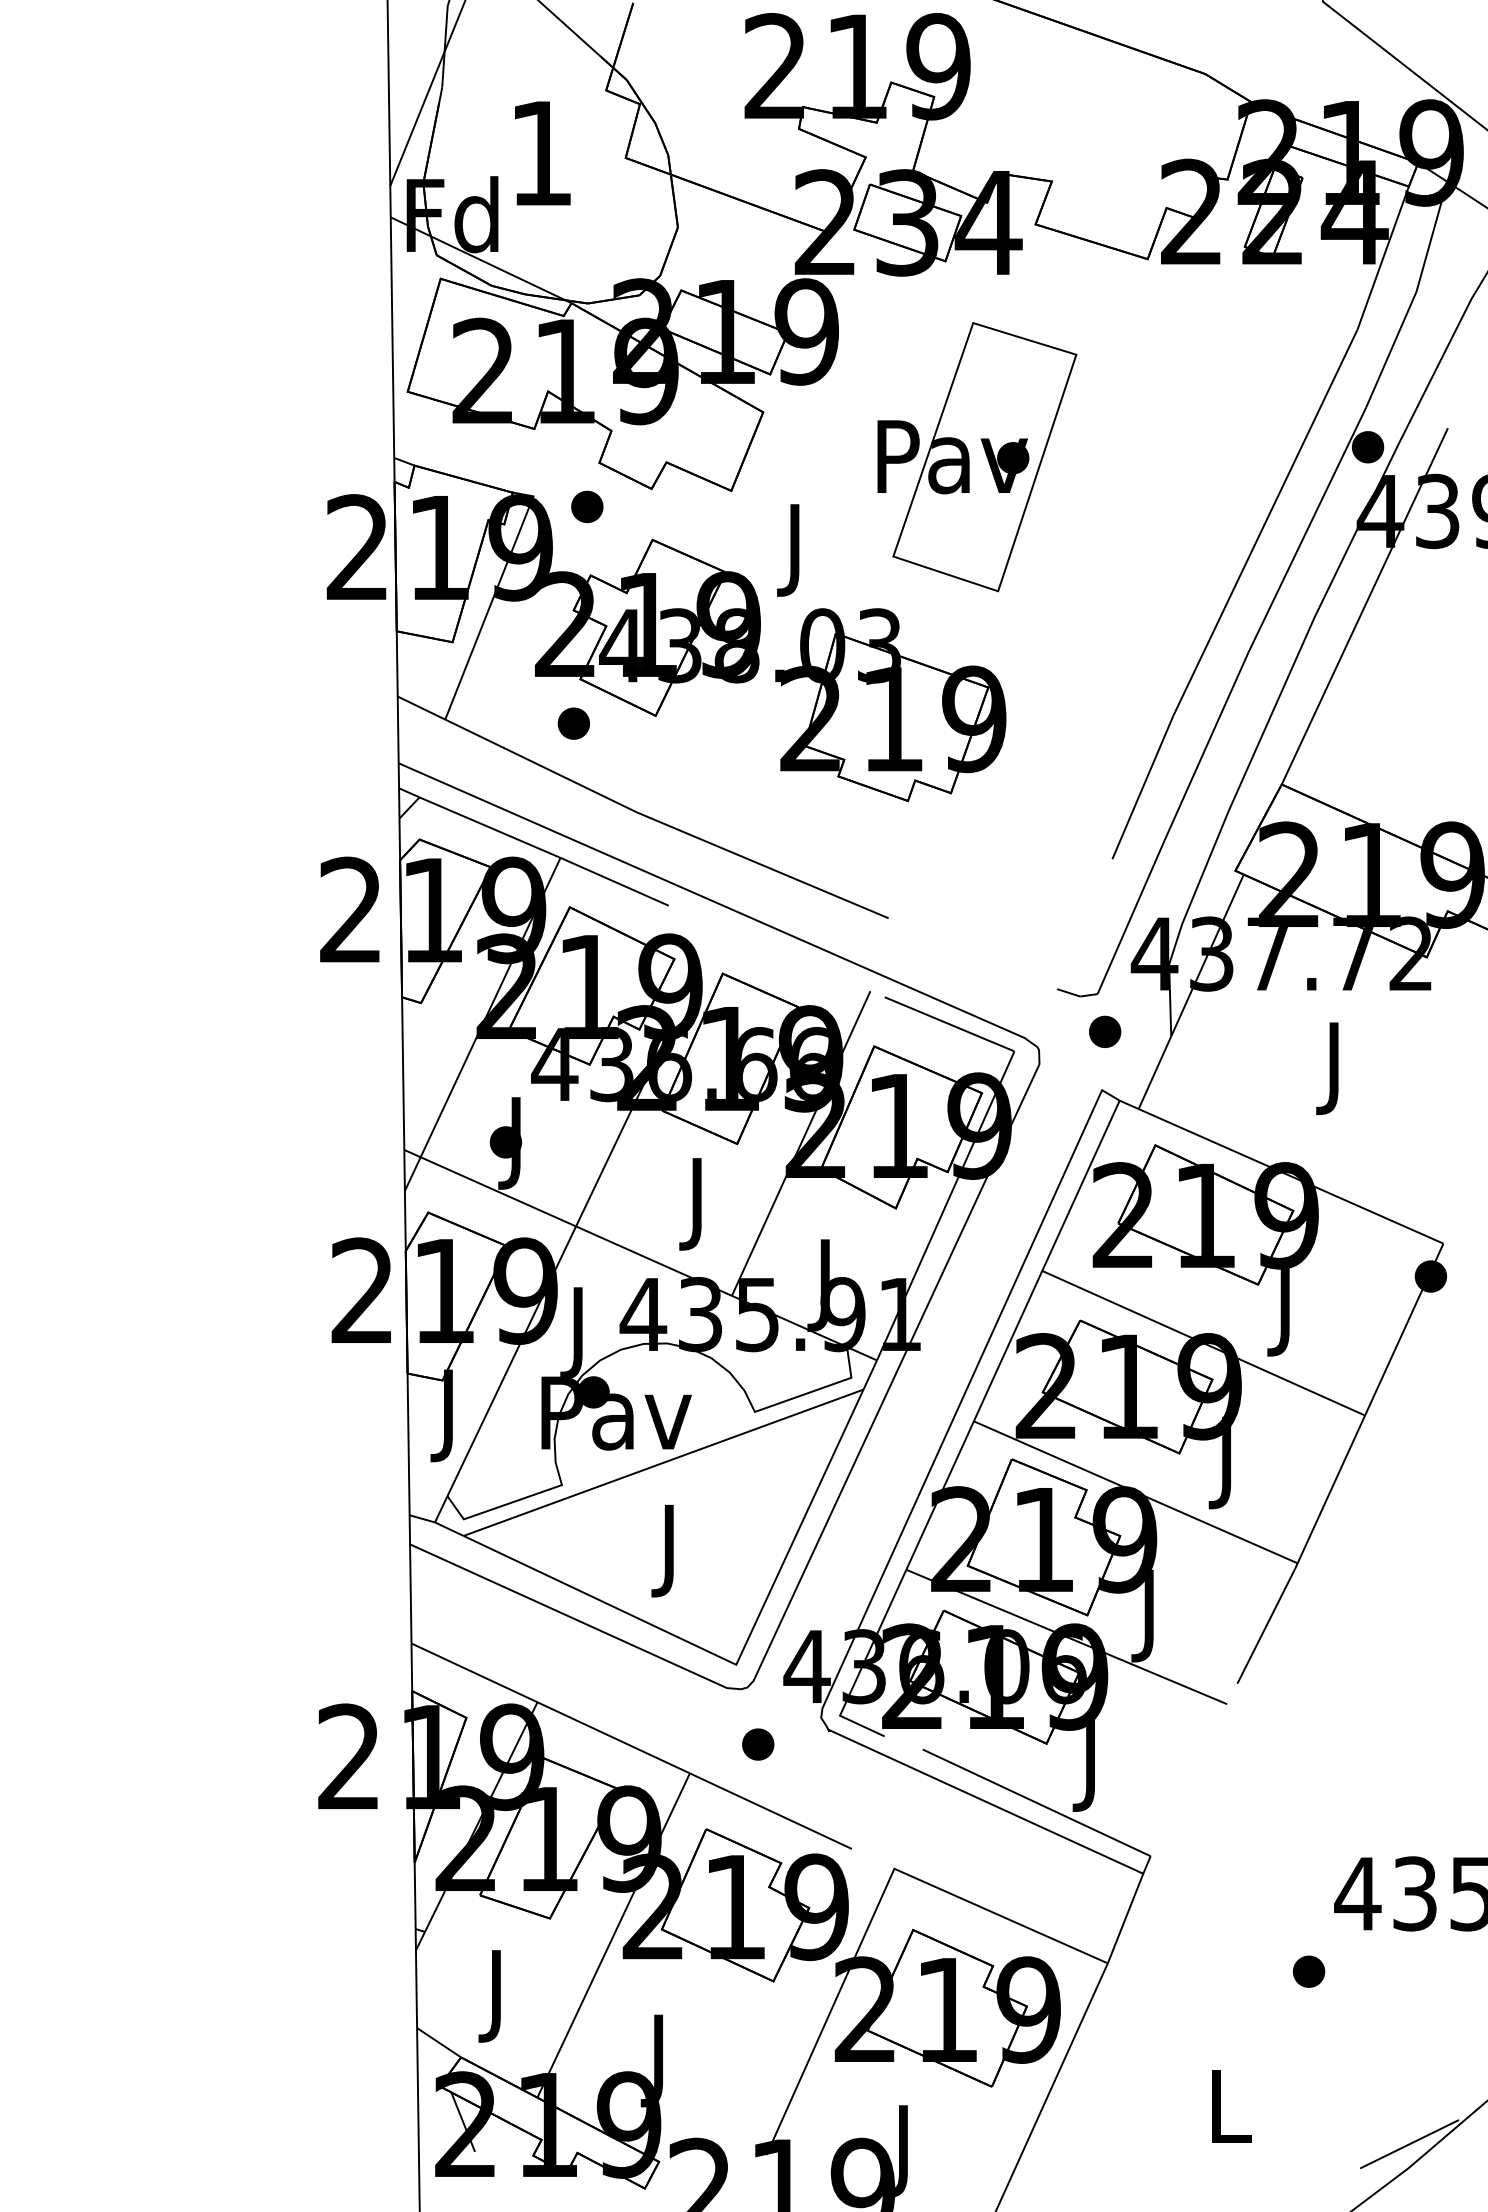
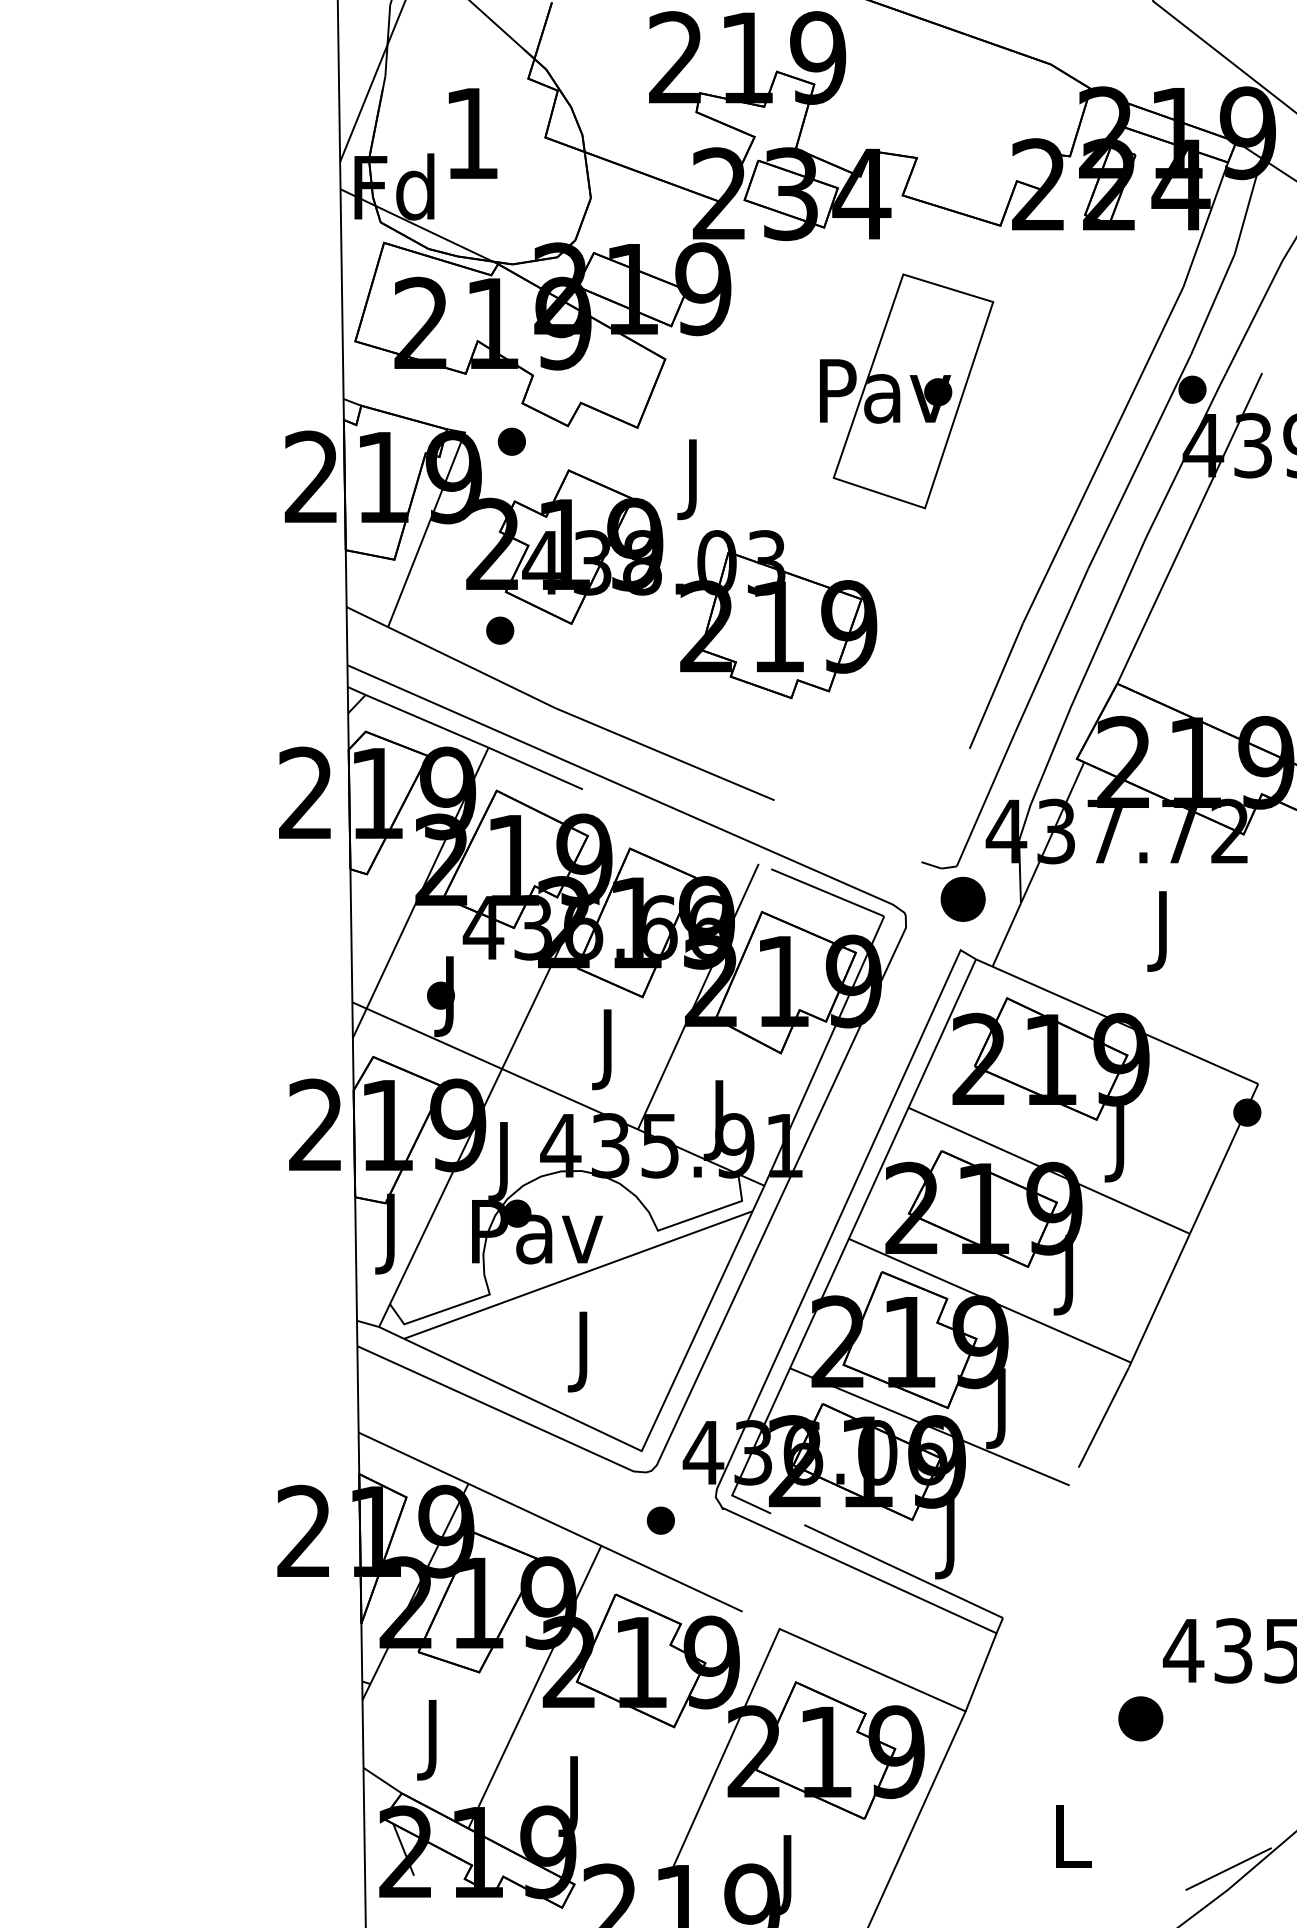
part: (978, 457) -> (907, 391), moved
part: (1105, 1032) -> (963, 899), size x1.6
part: (1309, 1971) -> (1141, 1718), size x1.6

